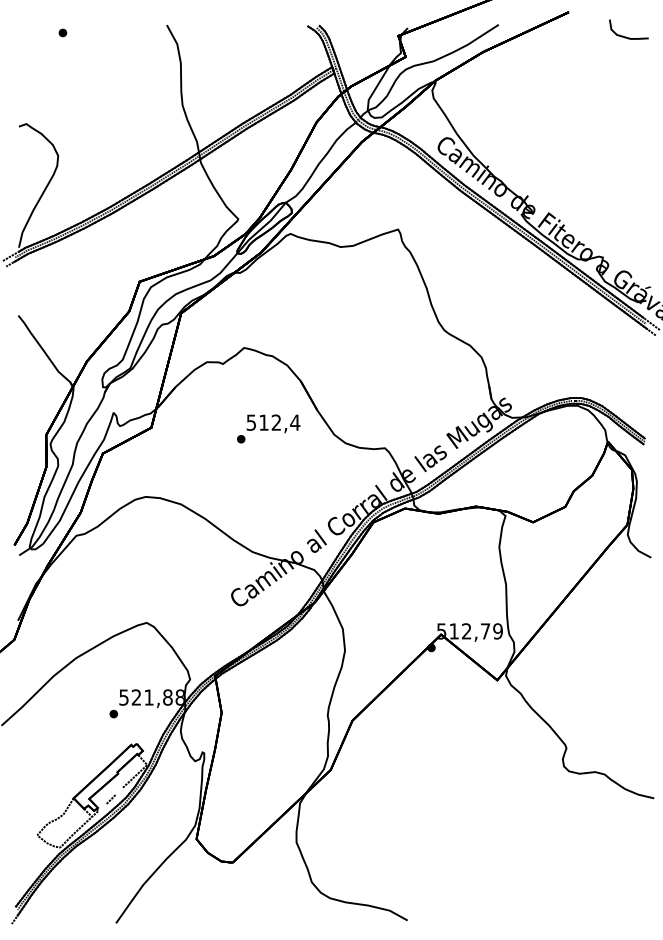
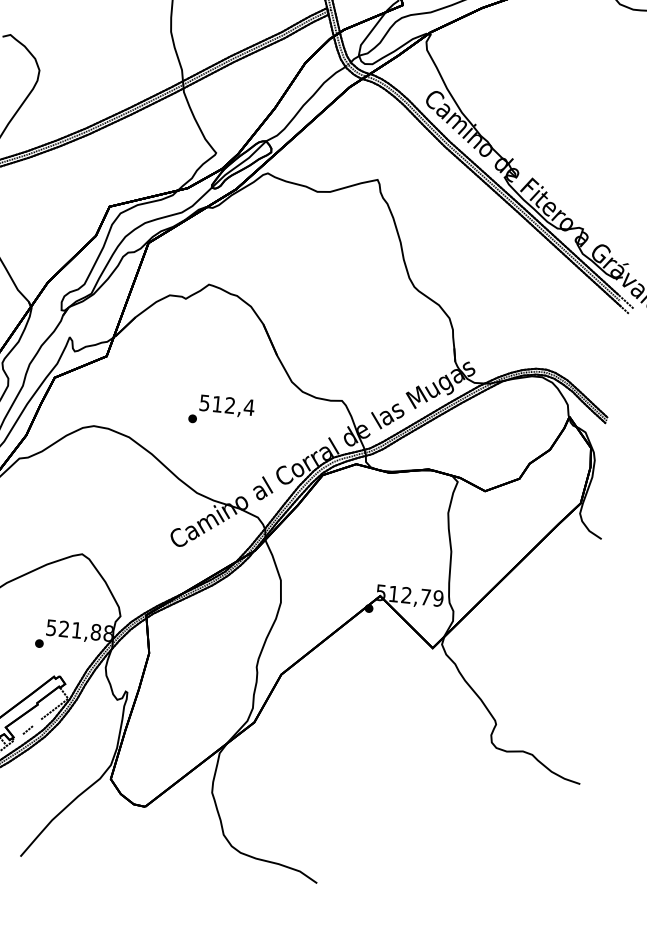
text: (268, 428) -> (221, 410), moved

